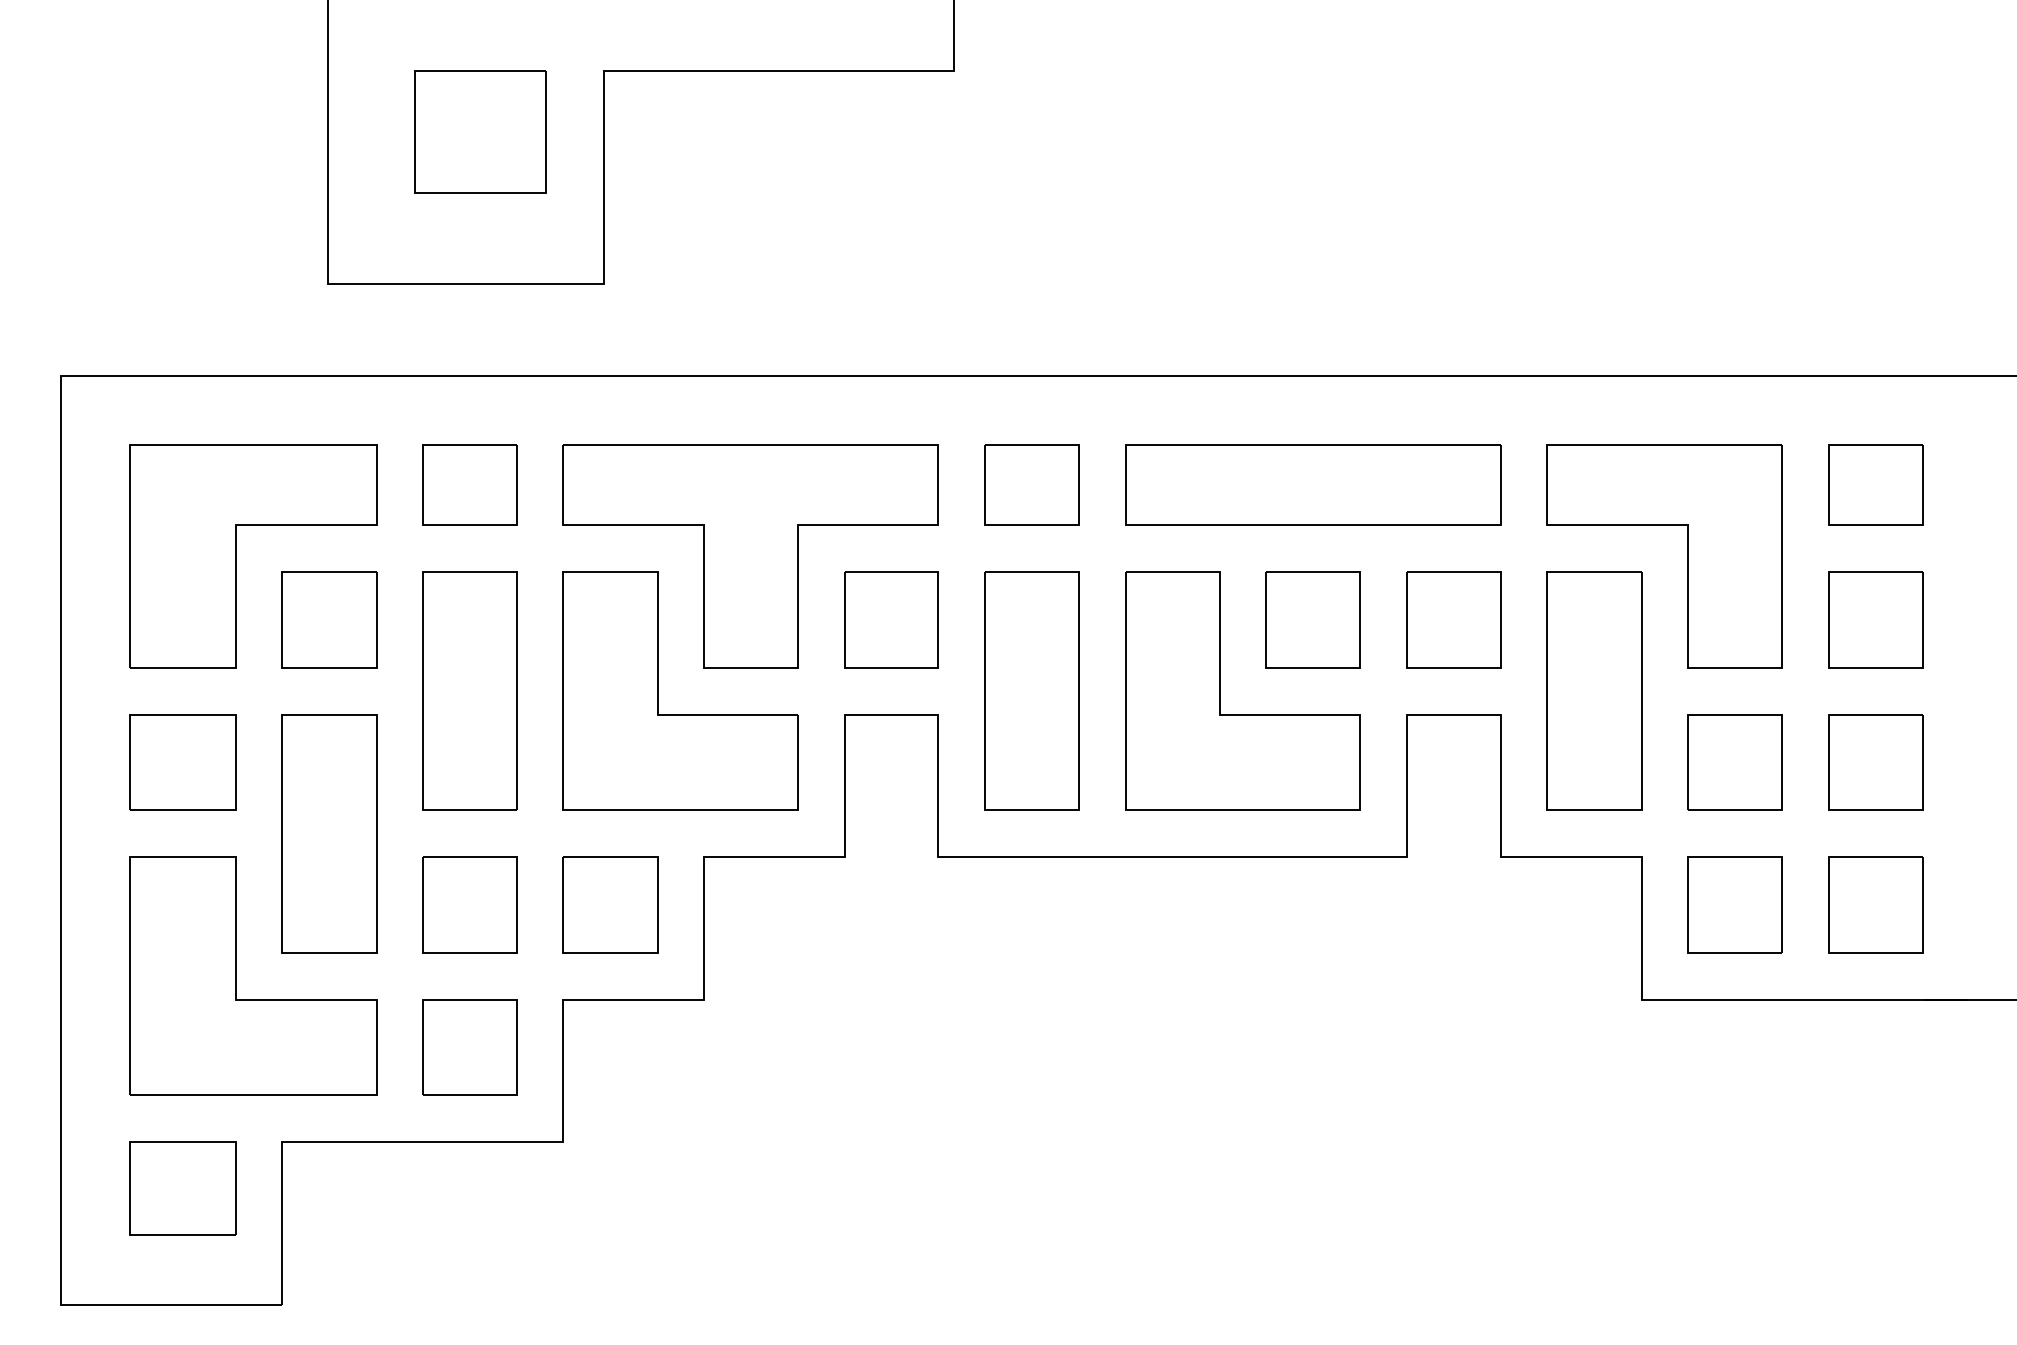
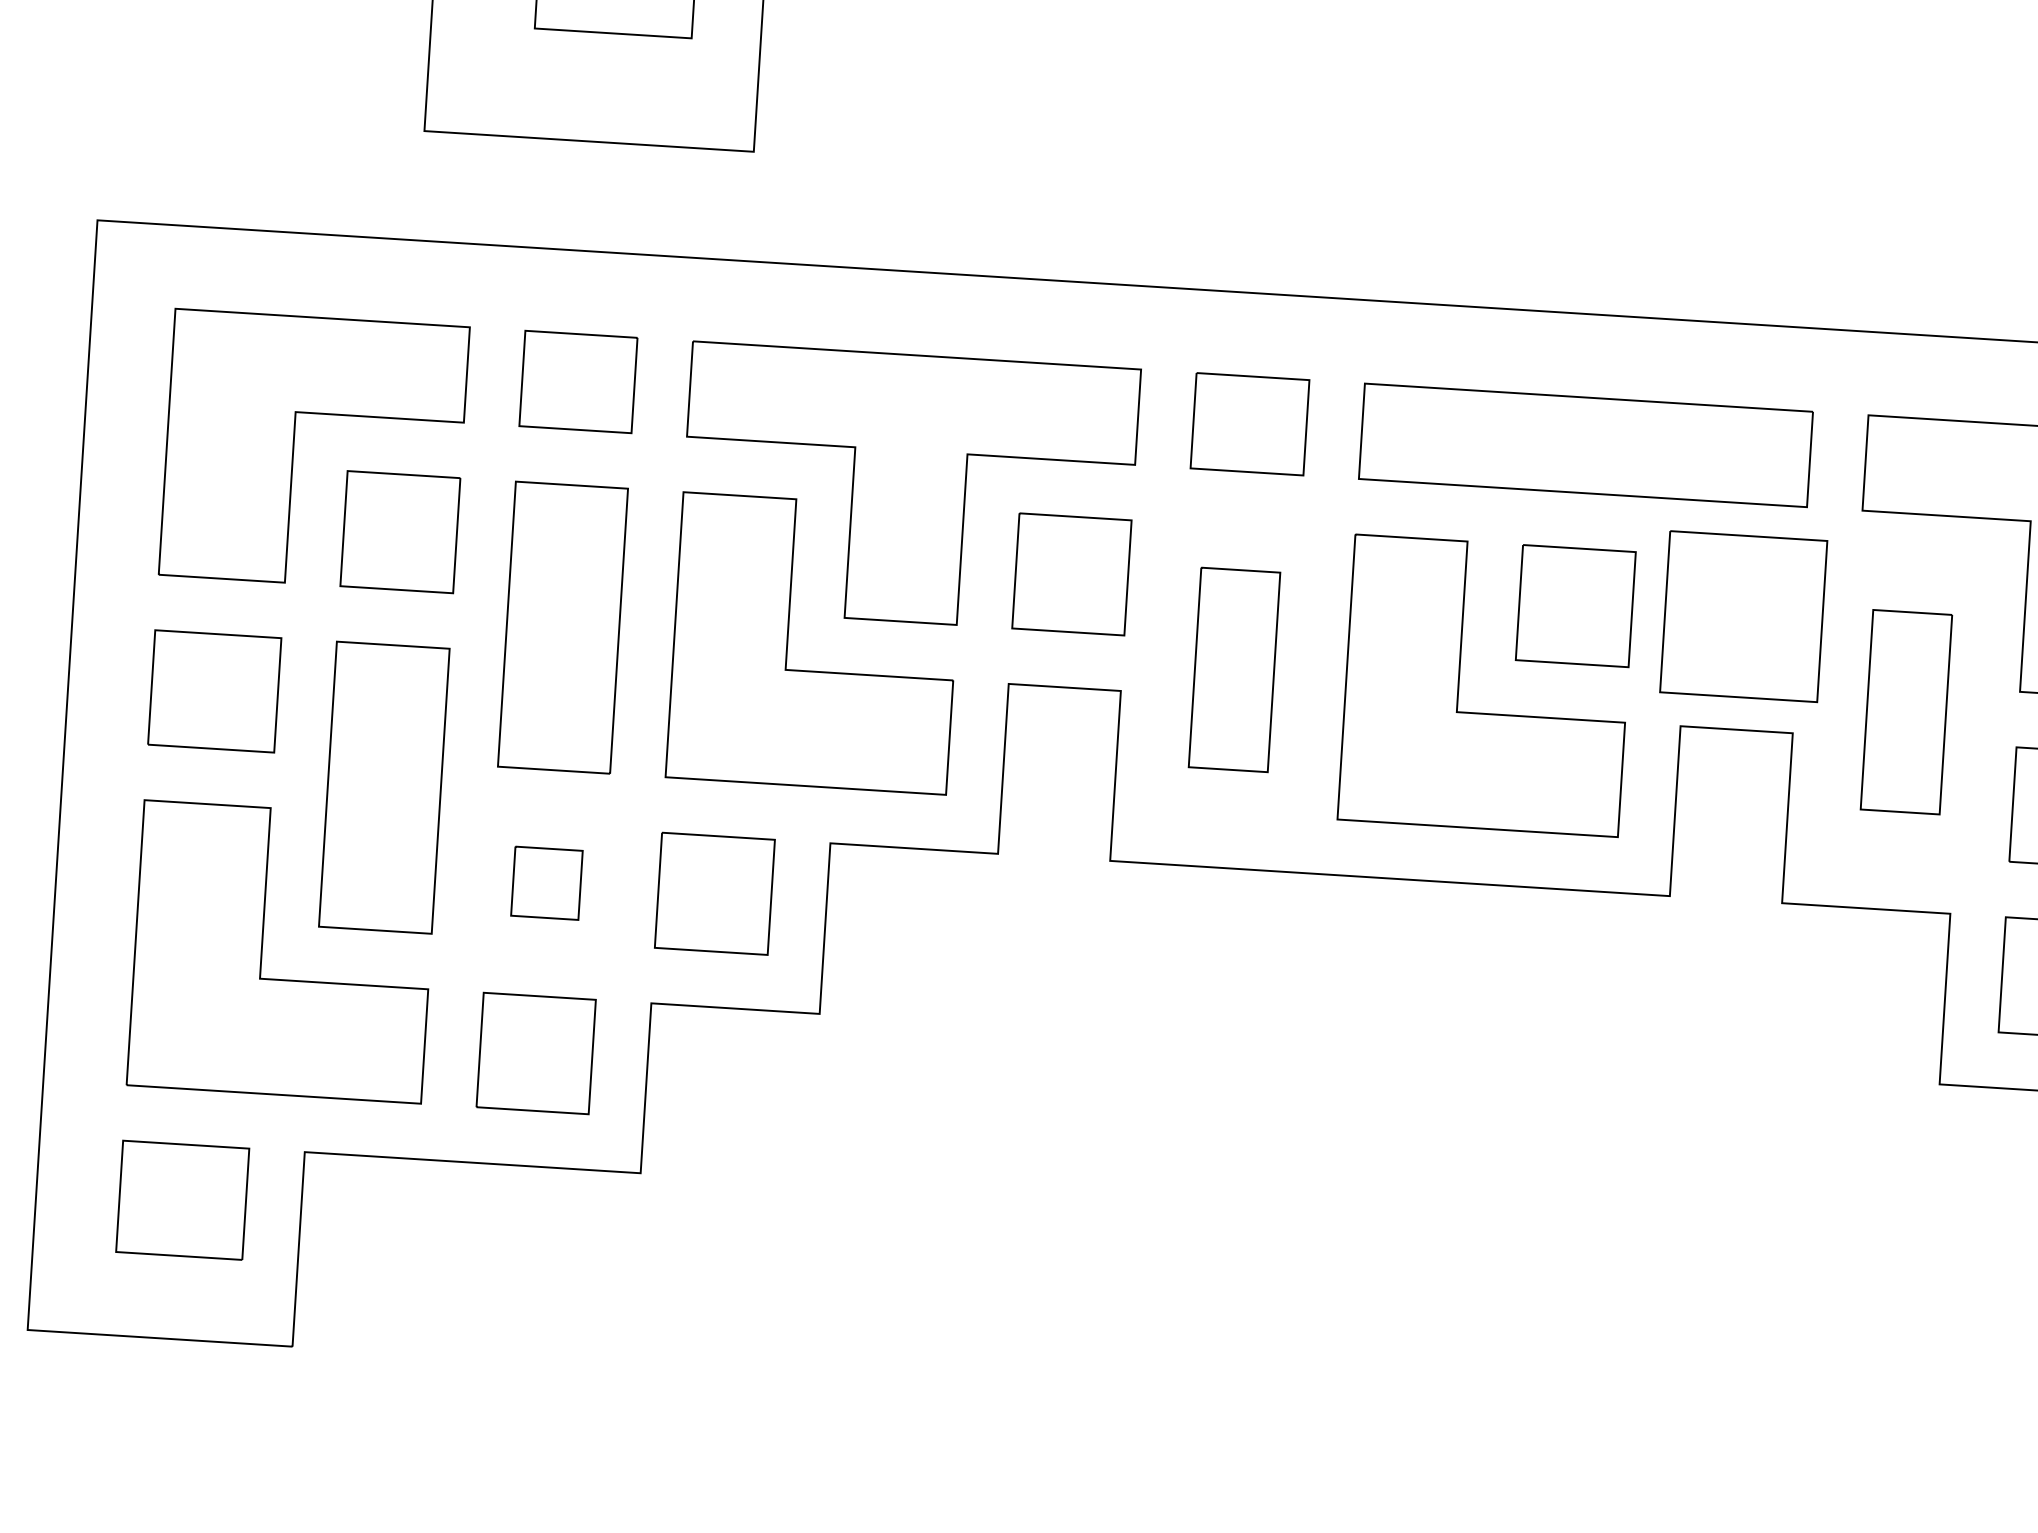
part: (1453, 619) -> (1743, 616), size x1.4
part: (1031, 690) -> (1233, 669), size x0.7
part: (1594, 690) -> (1906, 711), size x0.7
part: (469, 904) -> (546, 882), size x0.6

